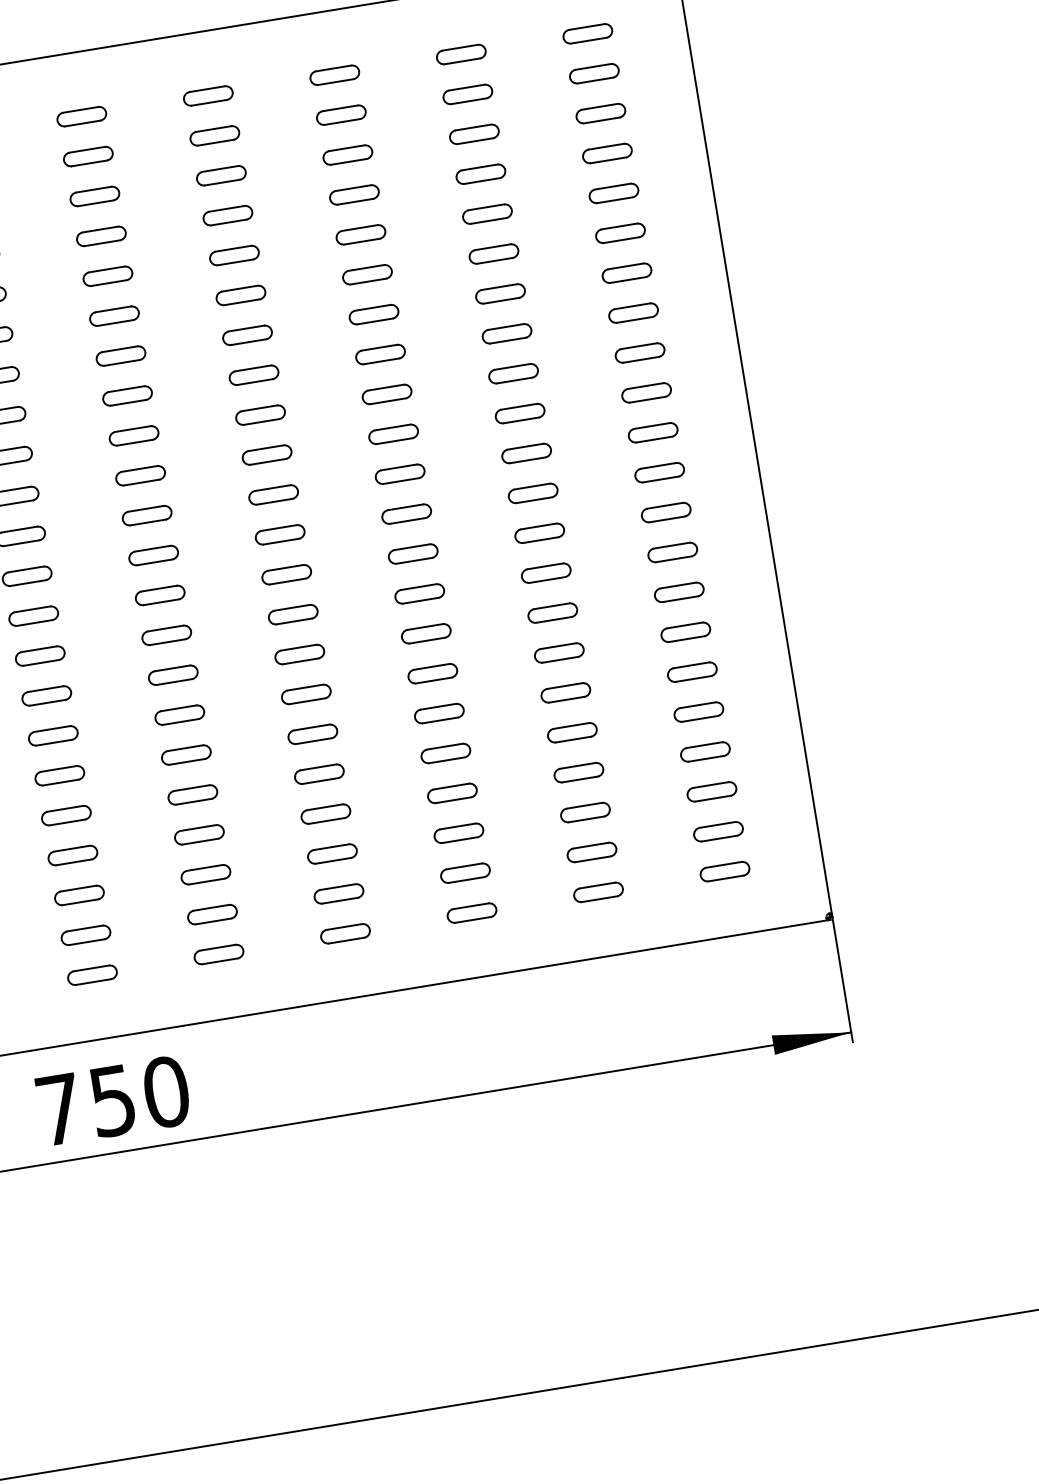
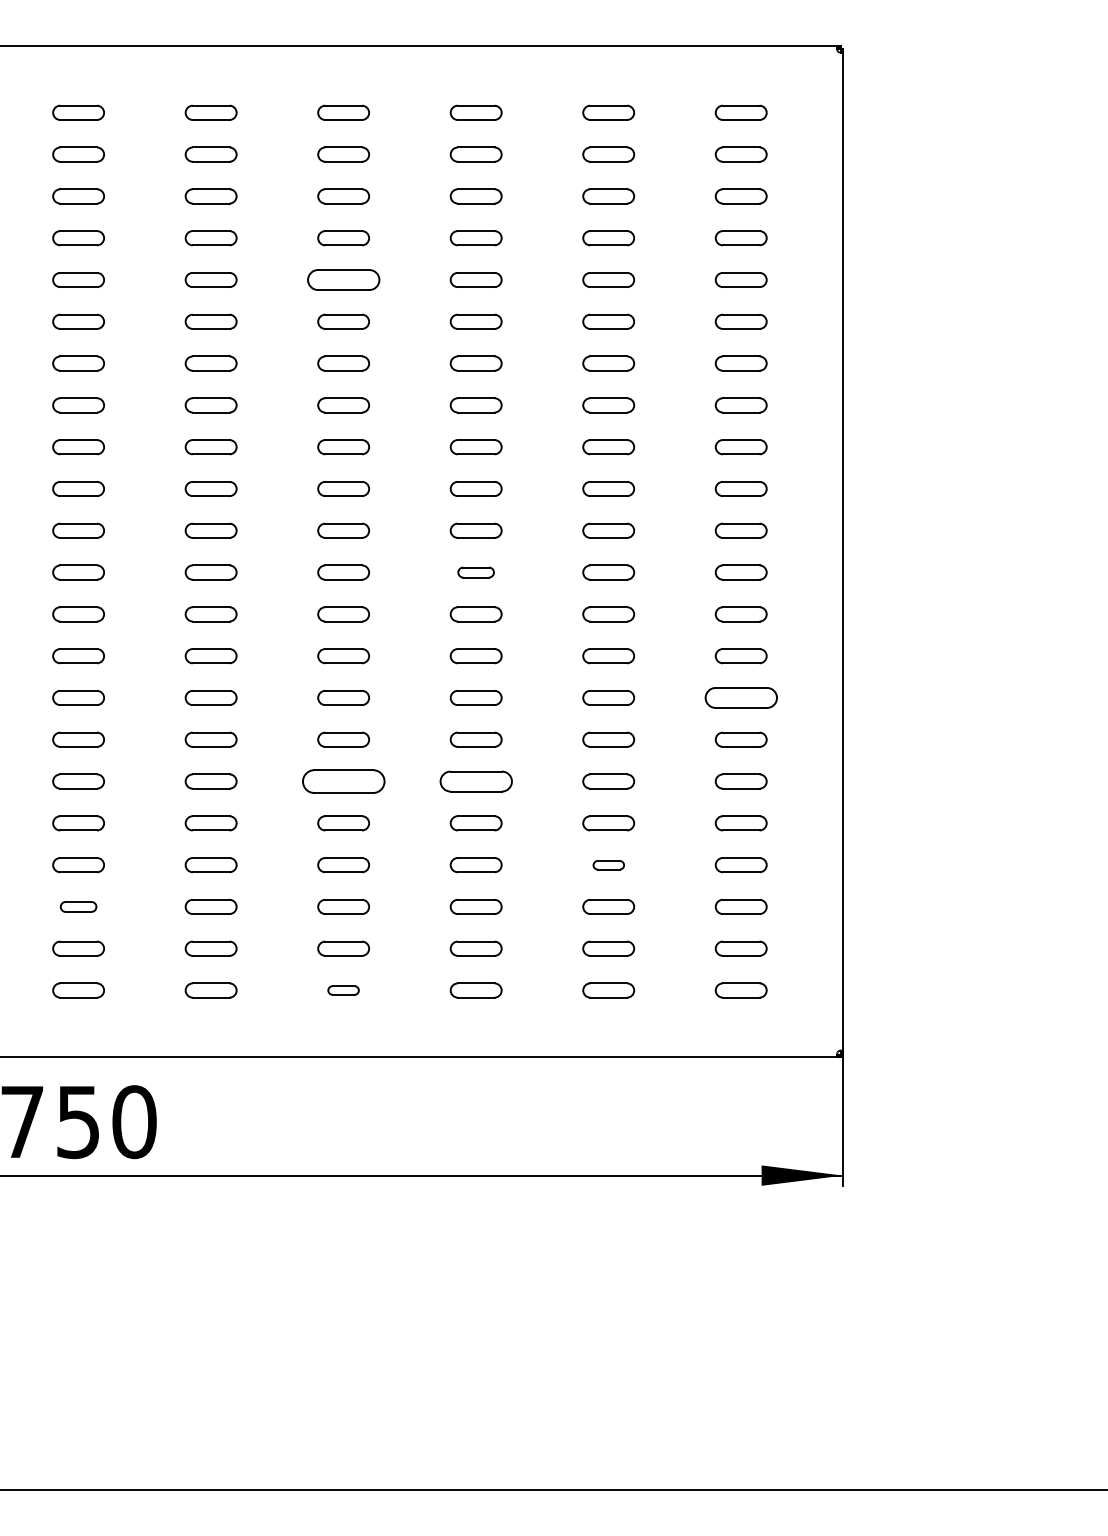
part: (234, 255) -> (343, 279), size x1.4
part: (406, 514) -> (475, 572), size x0.7
part: (678, 592) -> (740, 697), size x1.4
part: (438, 713) -> (475, 781), size x1.4
part: (312, 734) -> (343, 781), size x1.6
part: (578, 773) -> (608, 865), size x0.6
part: (79, 895) -> (78, 906), size x0.7
part: (345, 933) -> (343, 990), size x0.6

